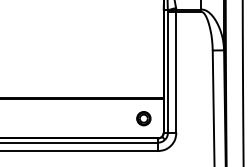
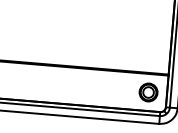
part: (143, 118) -> (148, 92), size x1.43

